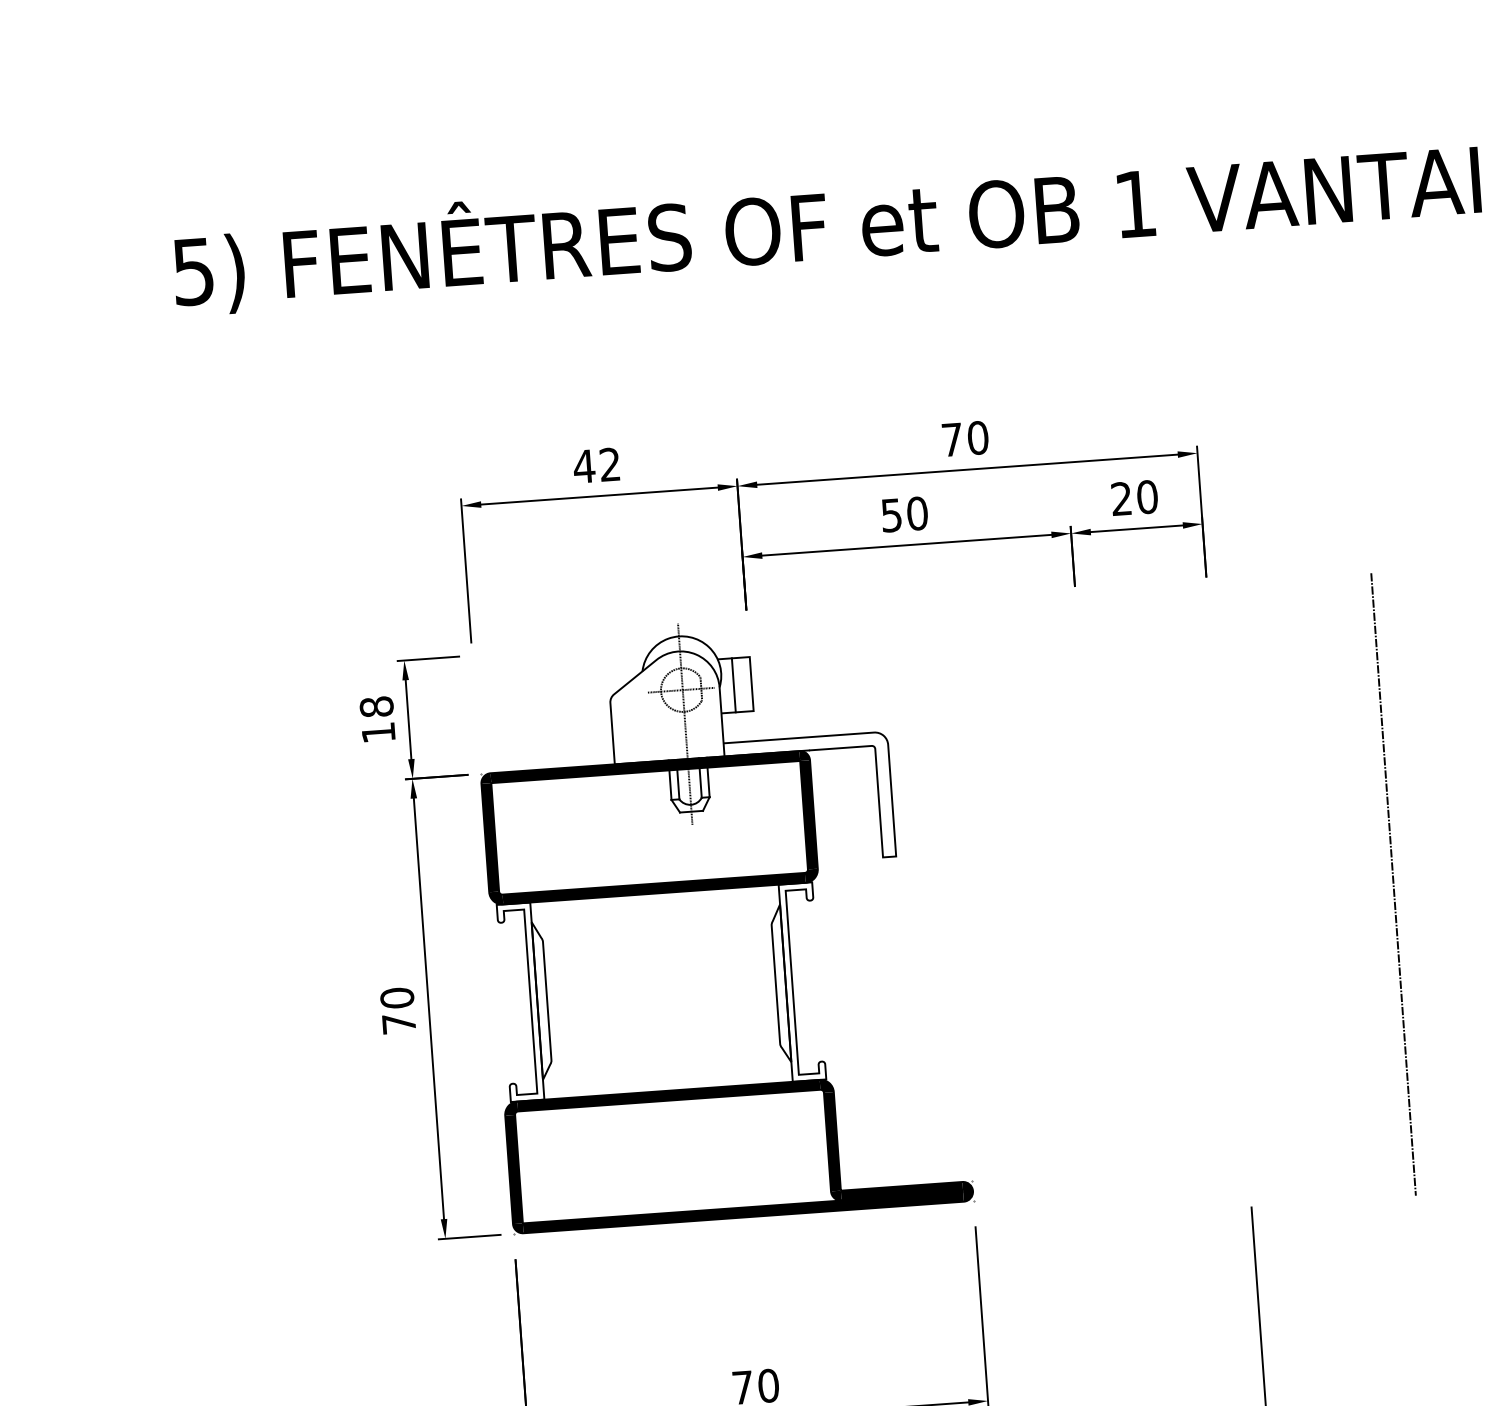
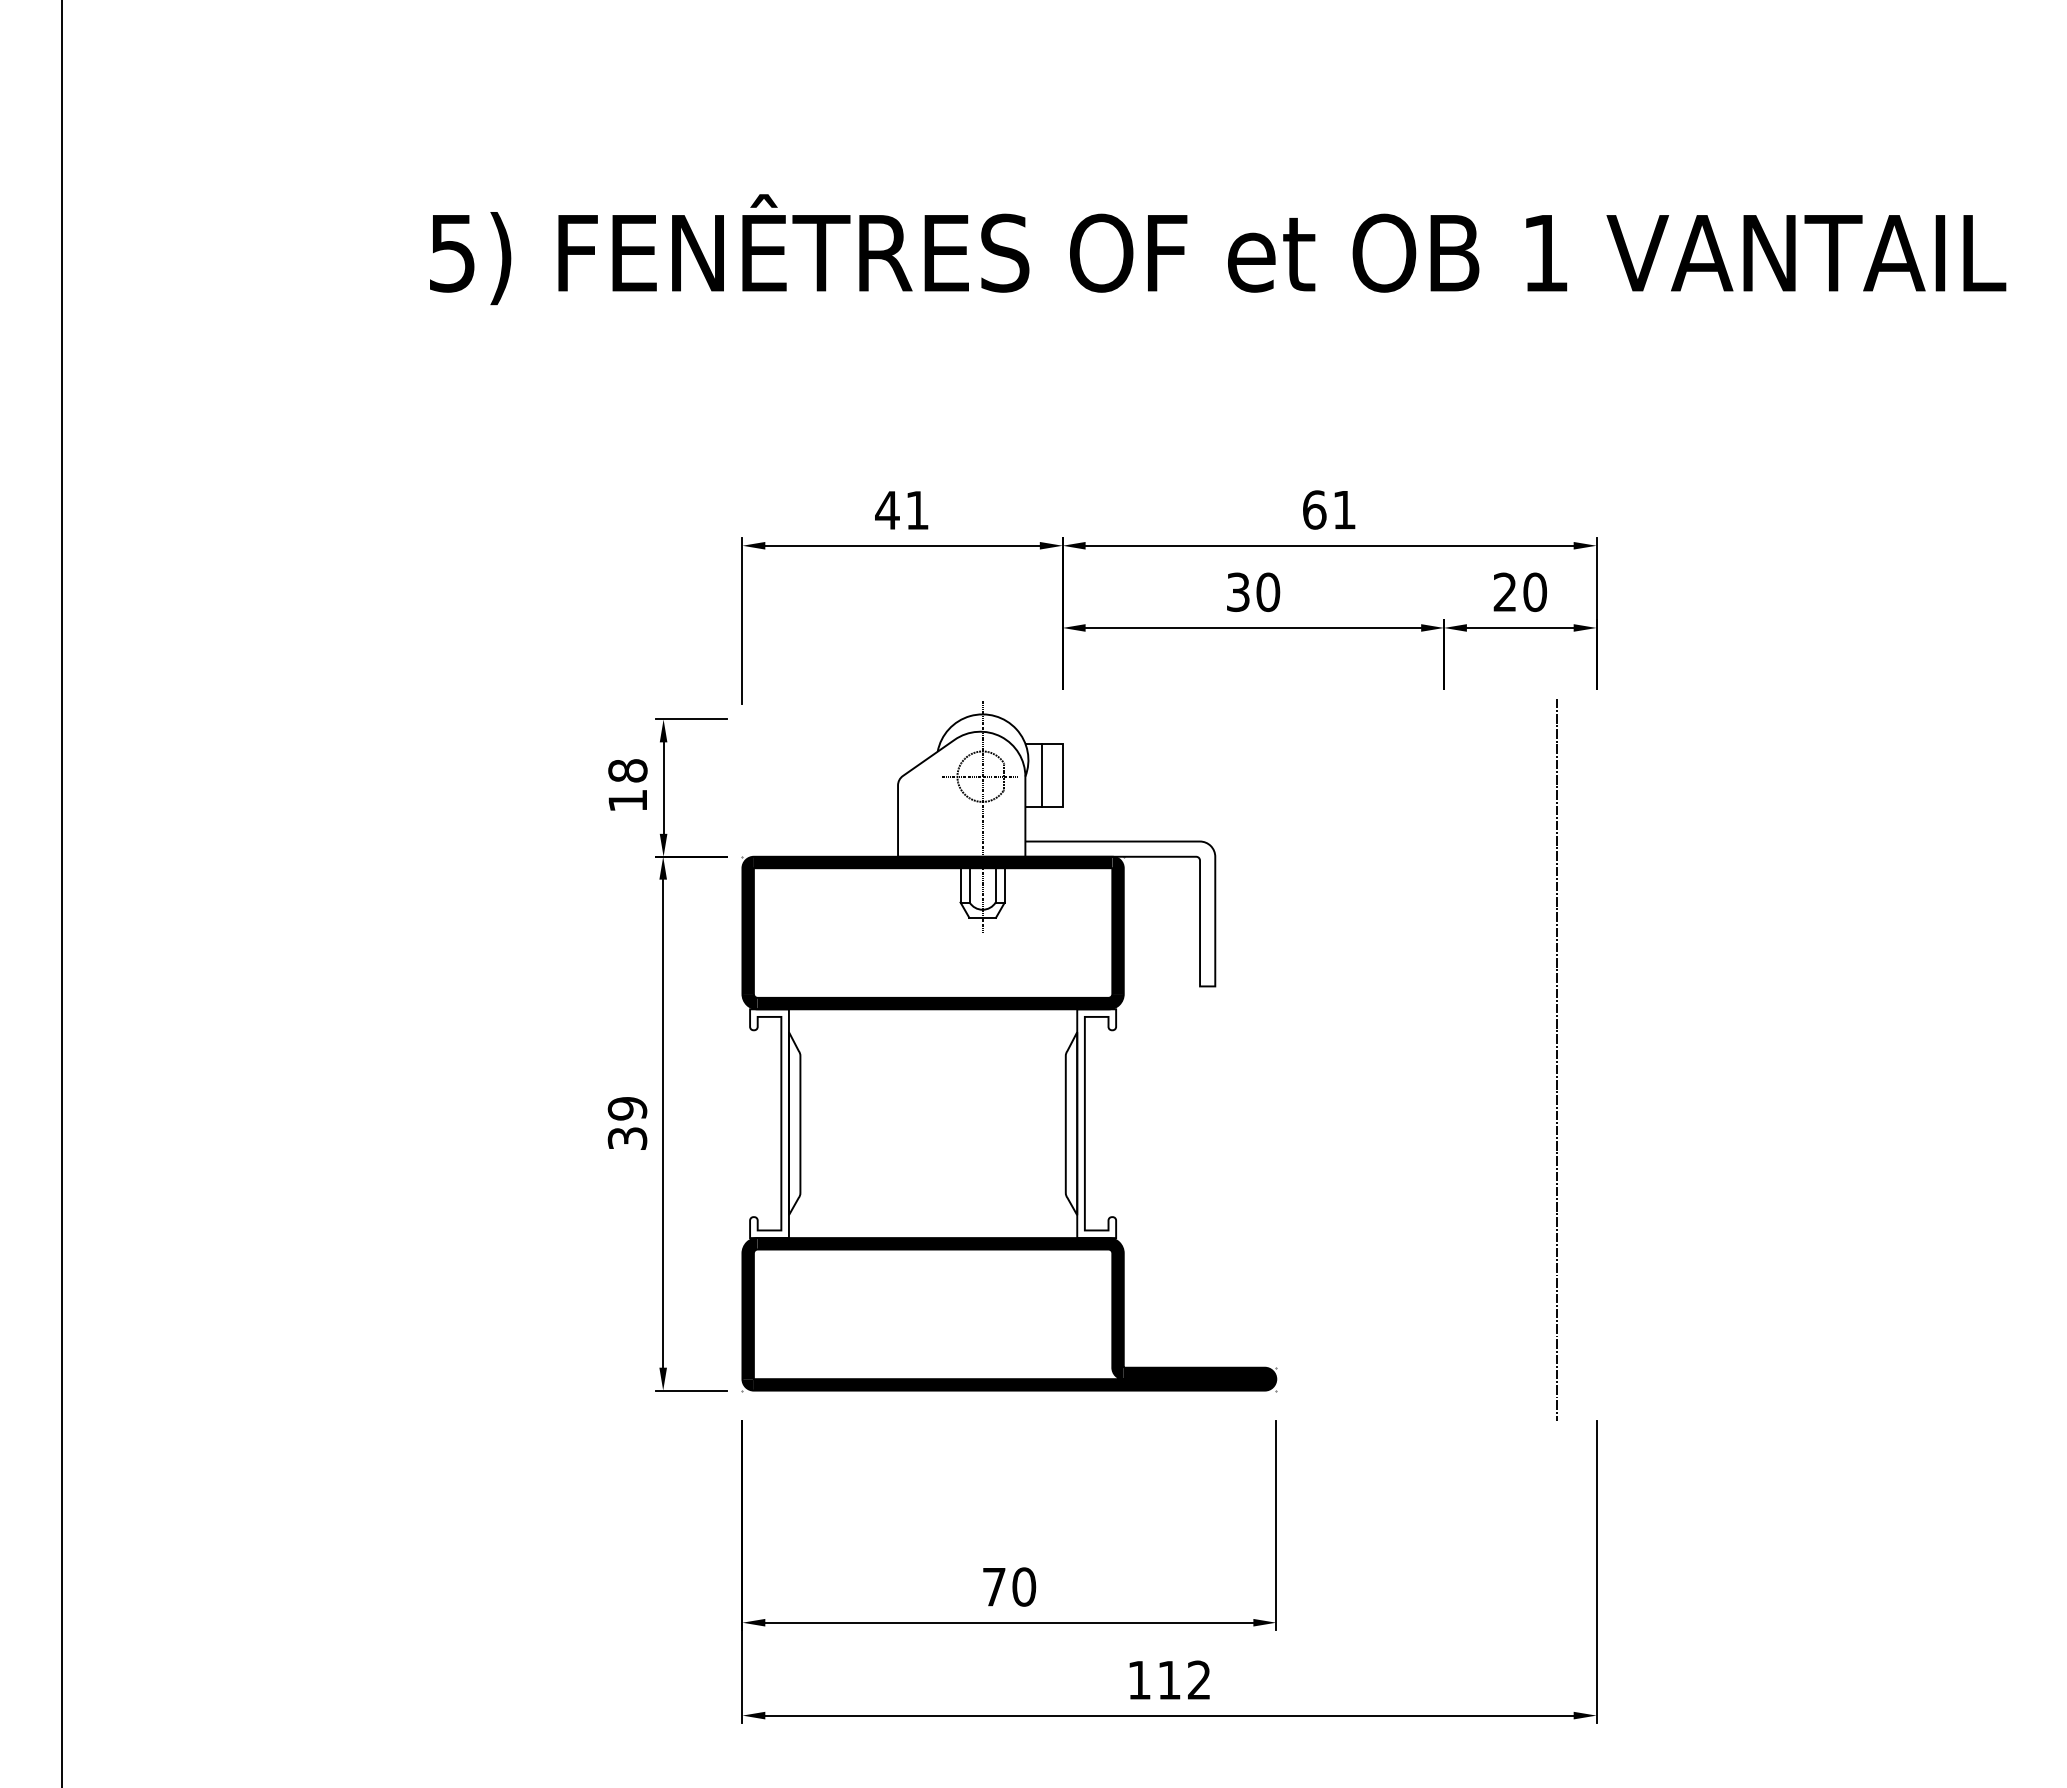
text: (965, 438) -> (1329, 509), 70 -> 61
text: (610, 463) -> (917, 509), 42 -> 41
text: (891, 514) -> (1238, 591), 50 -> 30
line: (1392, 883) -> (1556, 1058), moved
text: (398, 1010) -> (627, 1122), 70 -> 39

